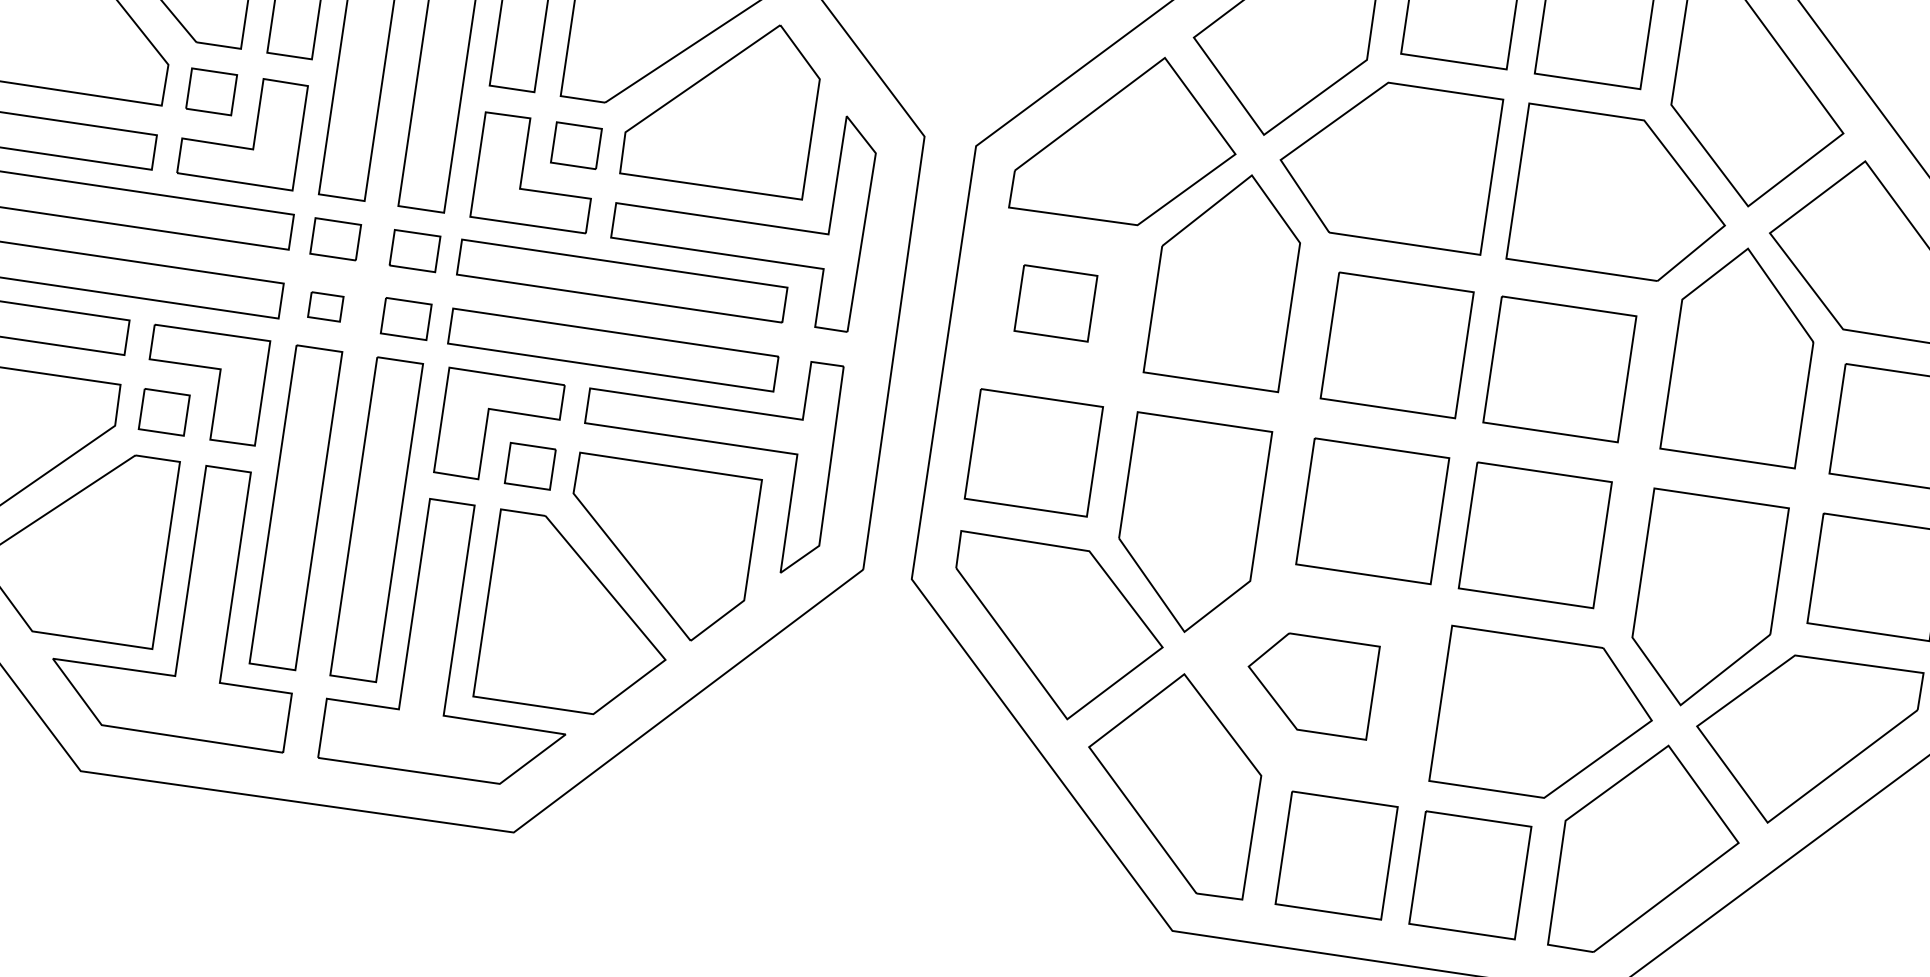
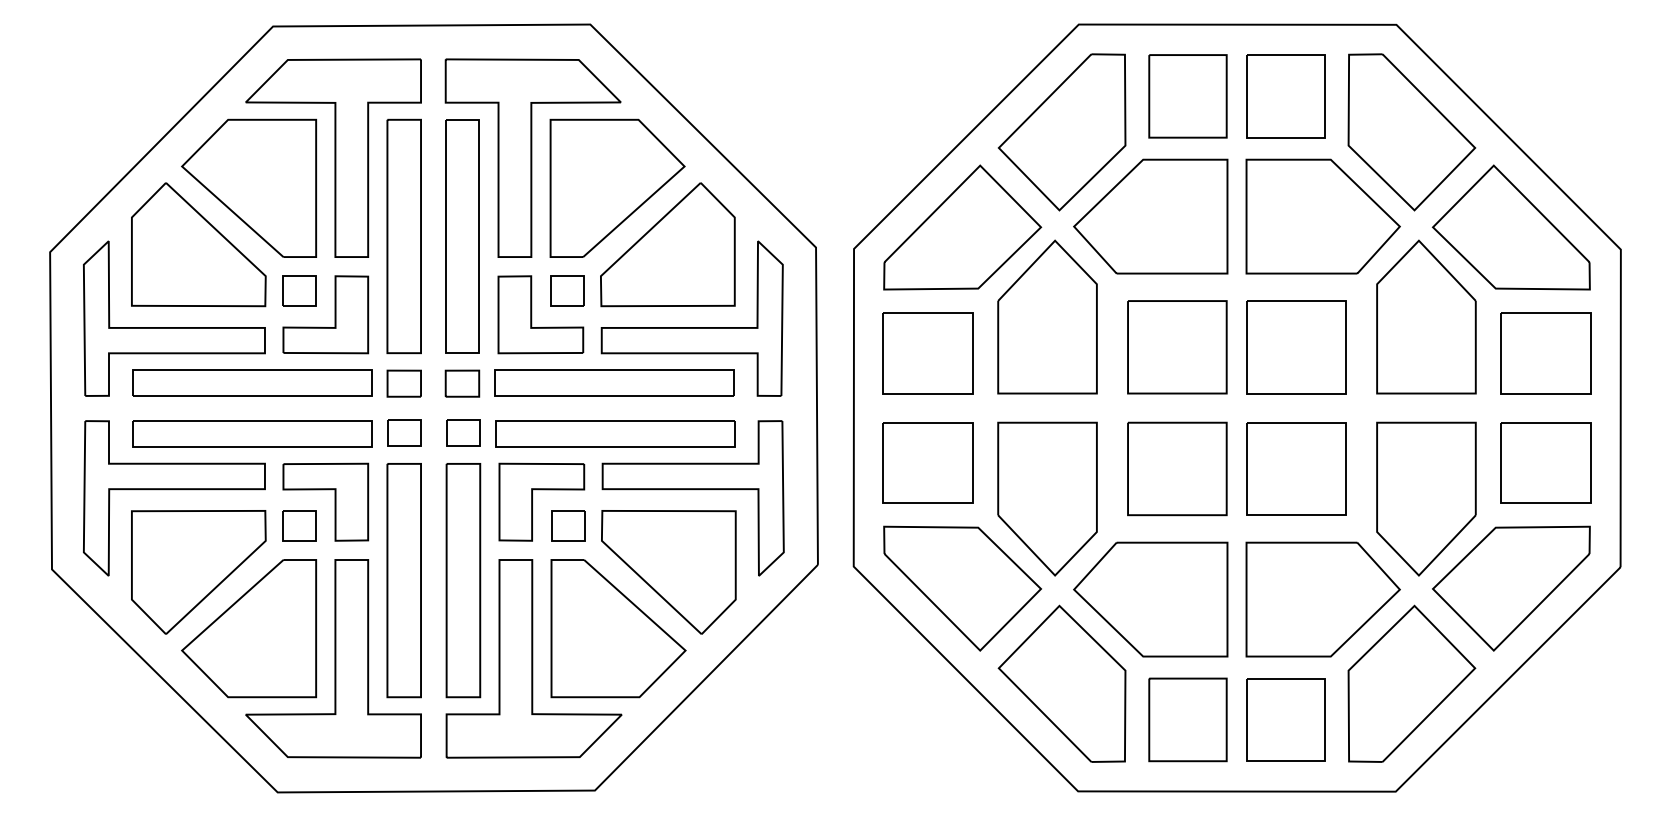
part: (1055, 303) -> (927, 353), size x1.67
part: (326, 305) -> (404, 432), size x1.43
part: (1309, 683) -> (1150, 599), size x1.67

